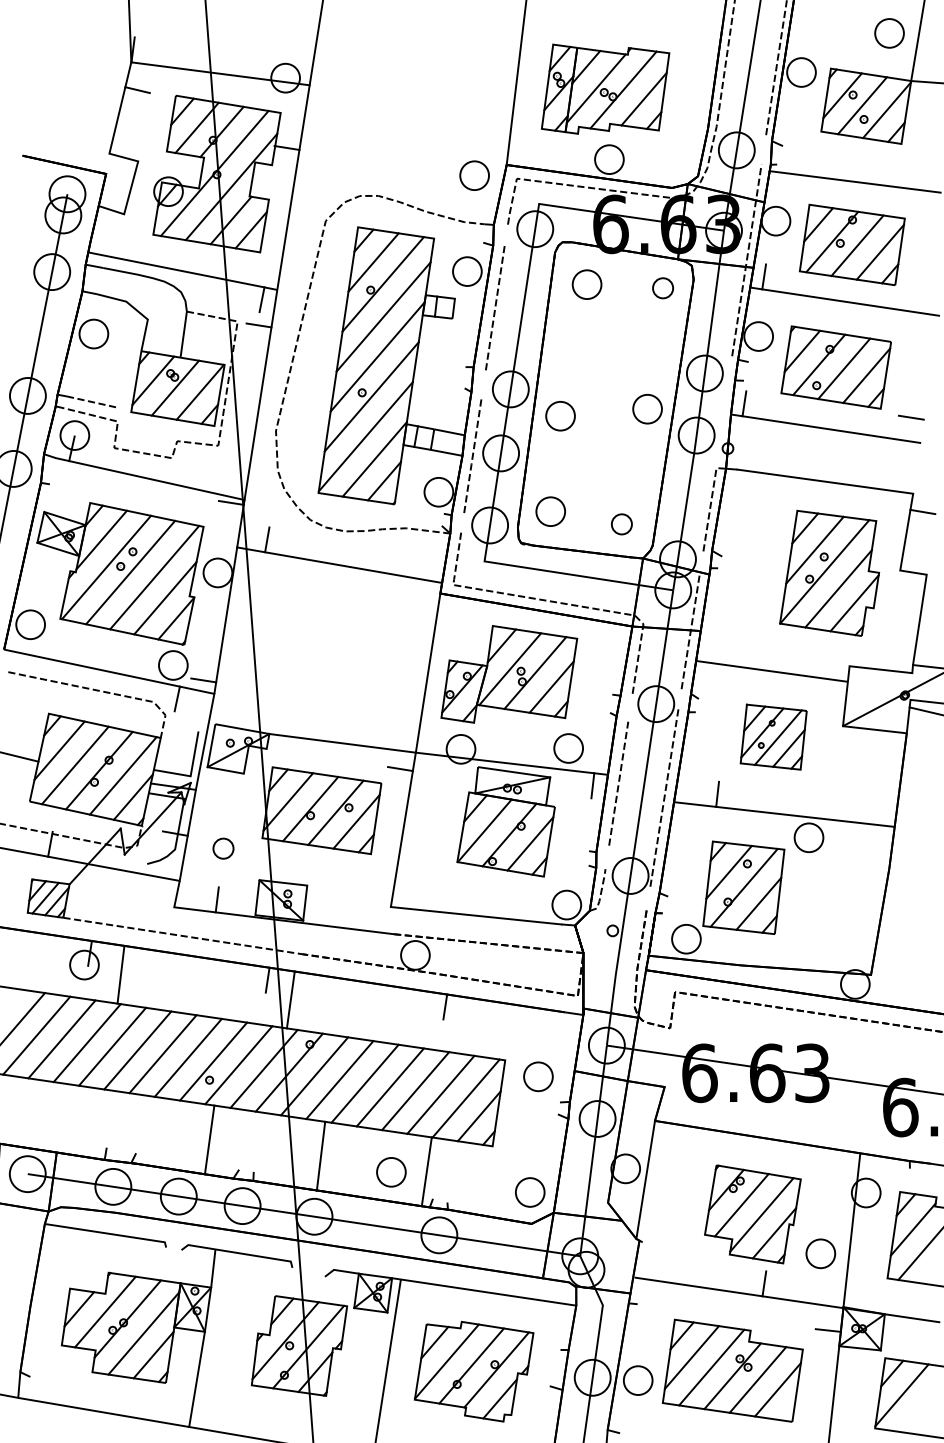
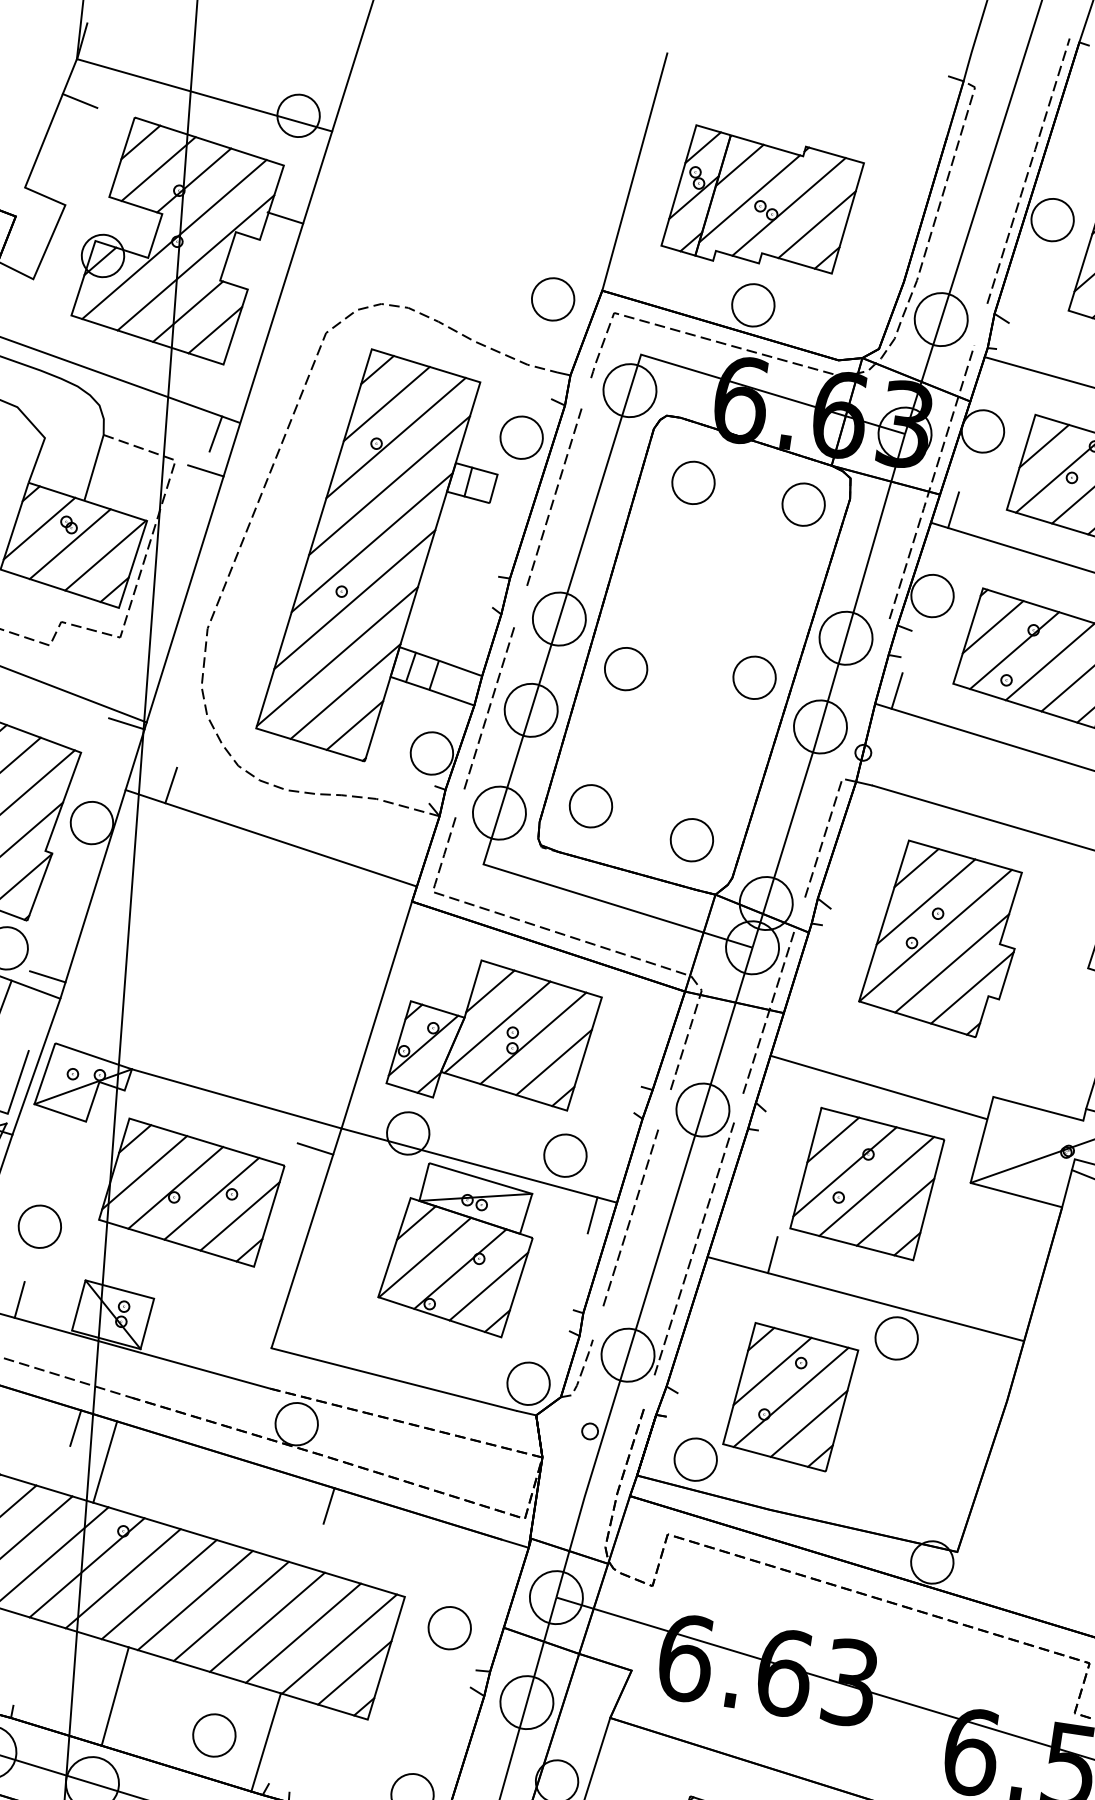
part: (662, 288) -> (802, 504), size x1.43
part: (621, 524) -> (691, 840), size x1.43
part: (829, 573) -> (942, 939), moved
part: (773, 736) -> (866, 1182), size x1.43
part: (223, 848) -> (39, 1226), size x1.43

